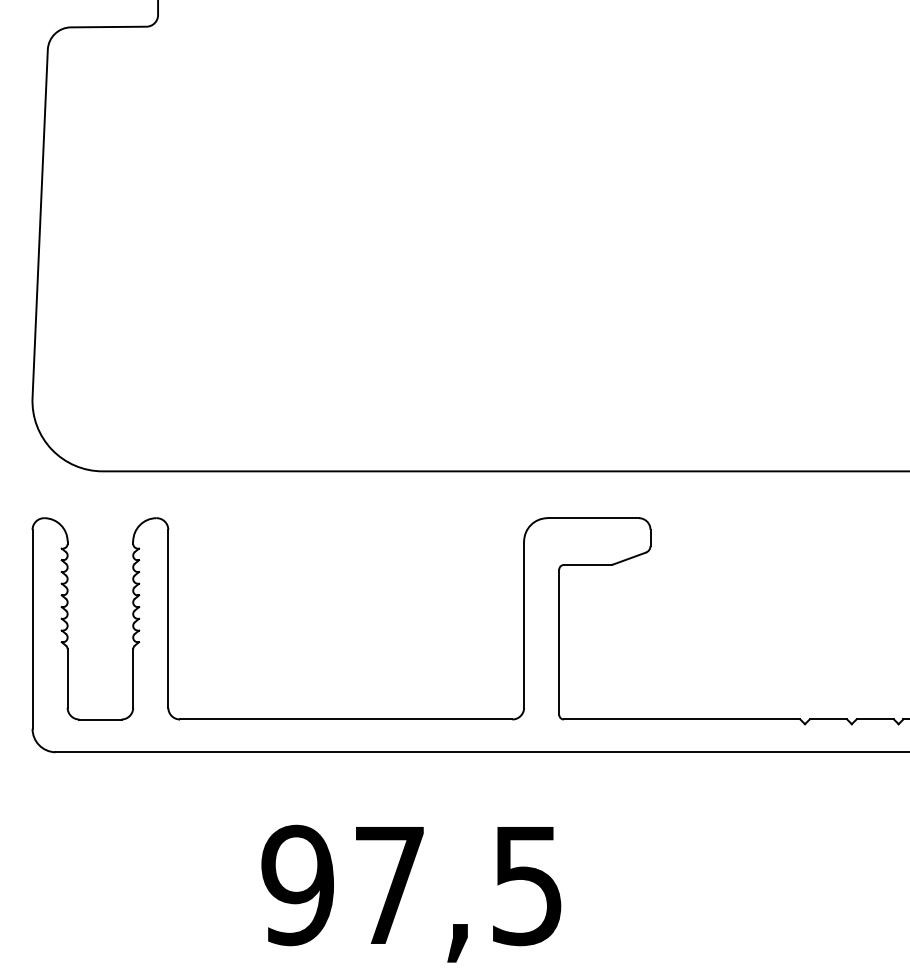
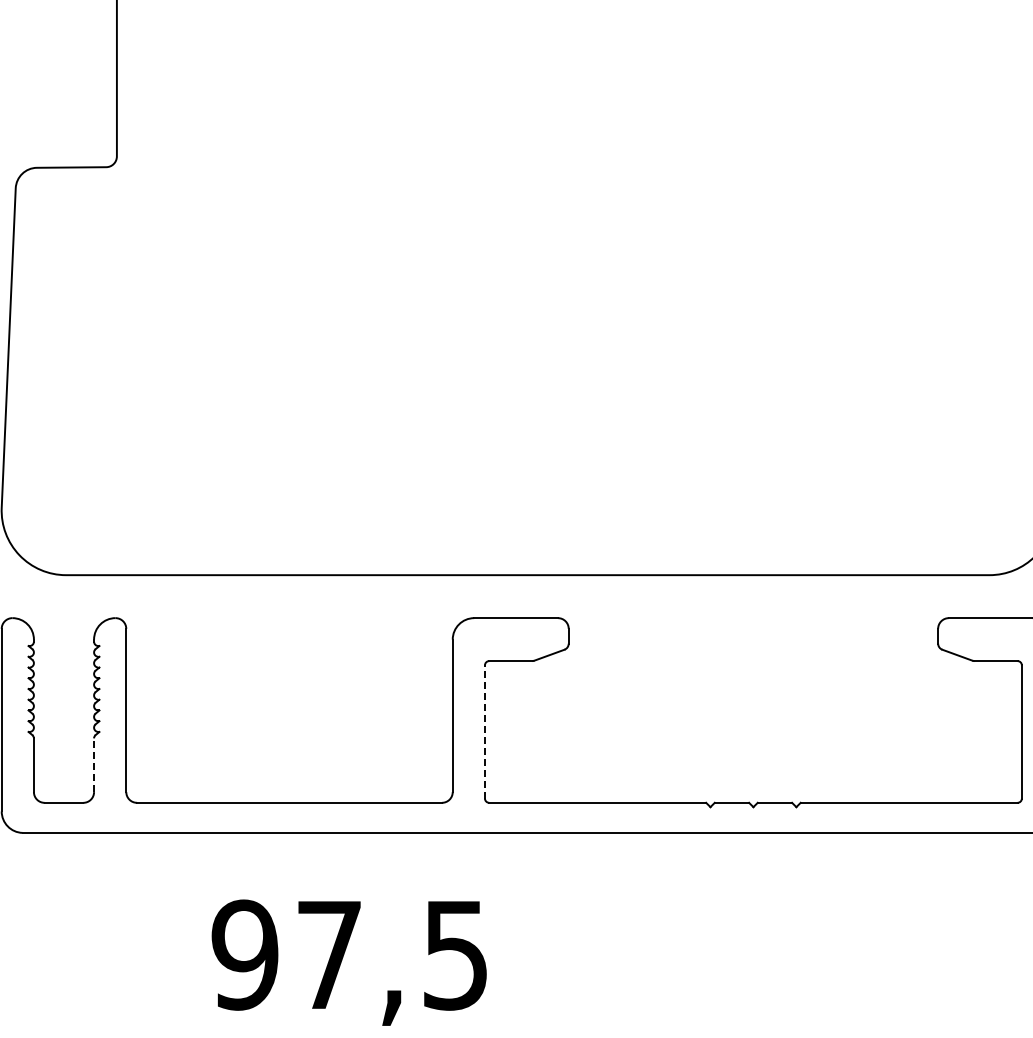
line: (558, 641) -> (484, 731), solid -> dashed
line: (133, 678) -> (94, 765), solid -> dashed

